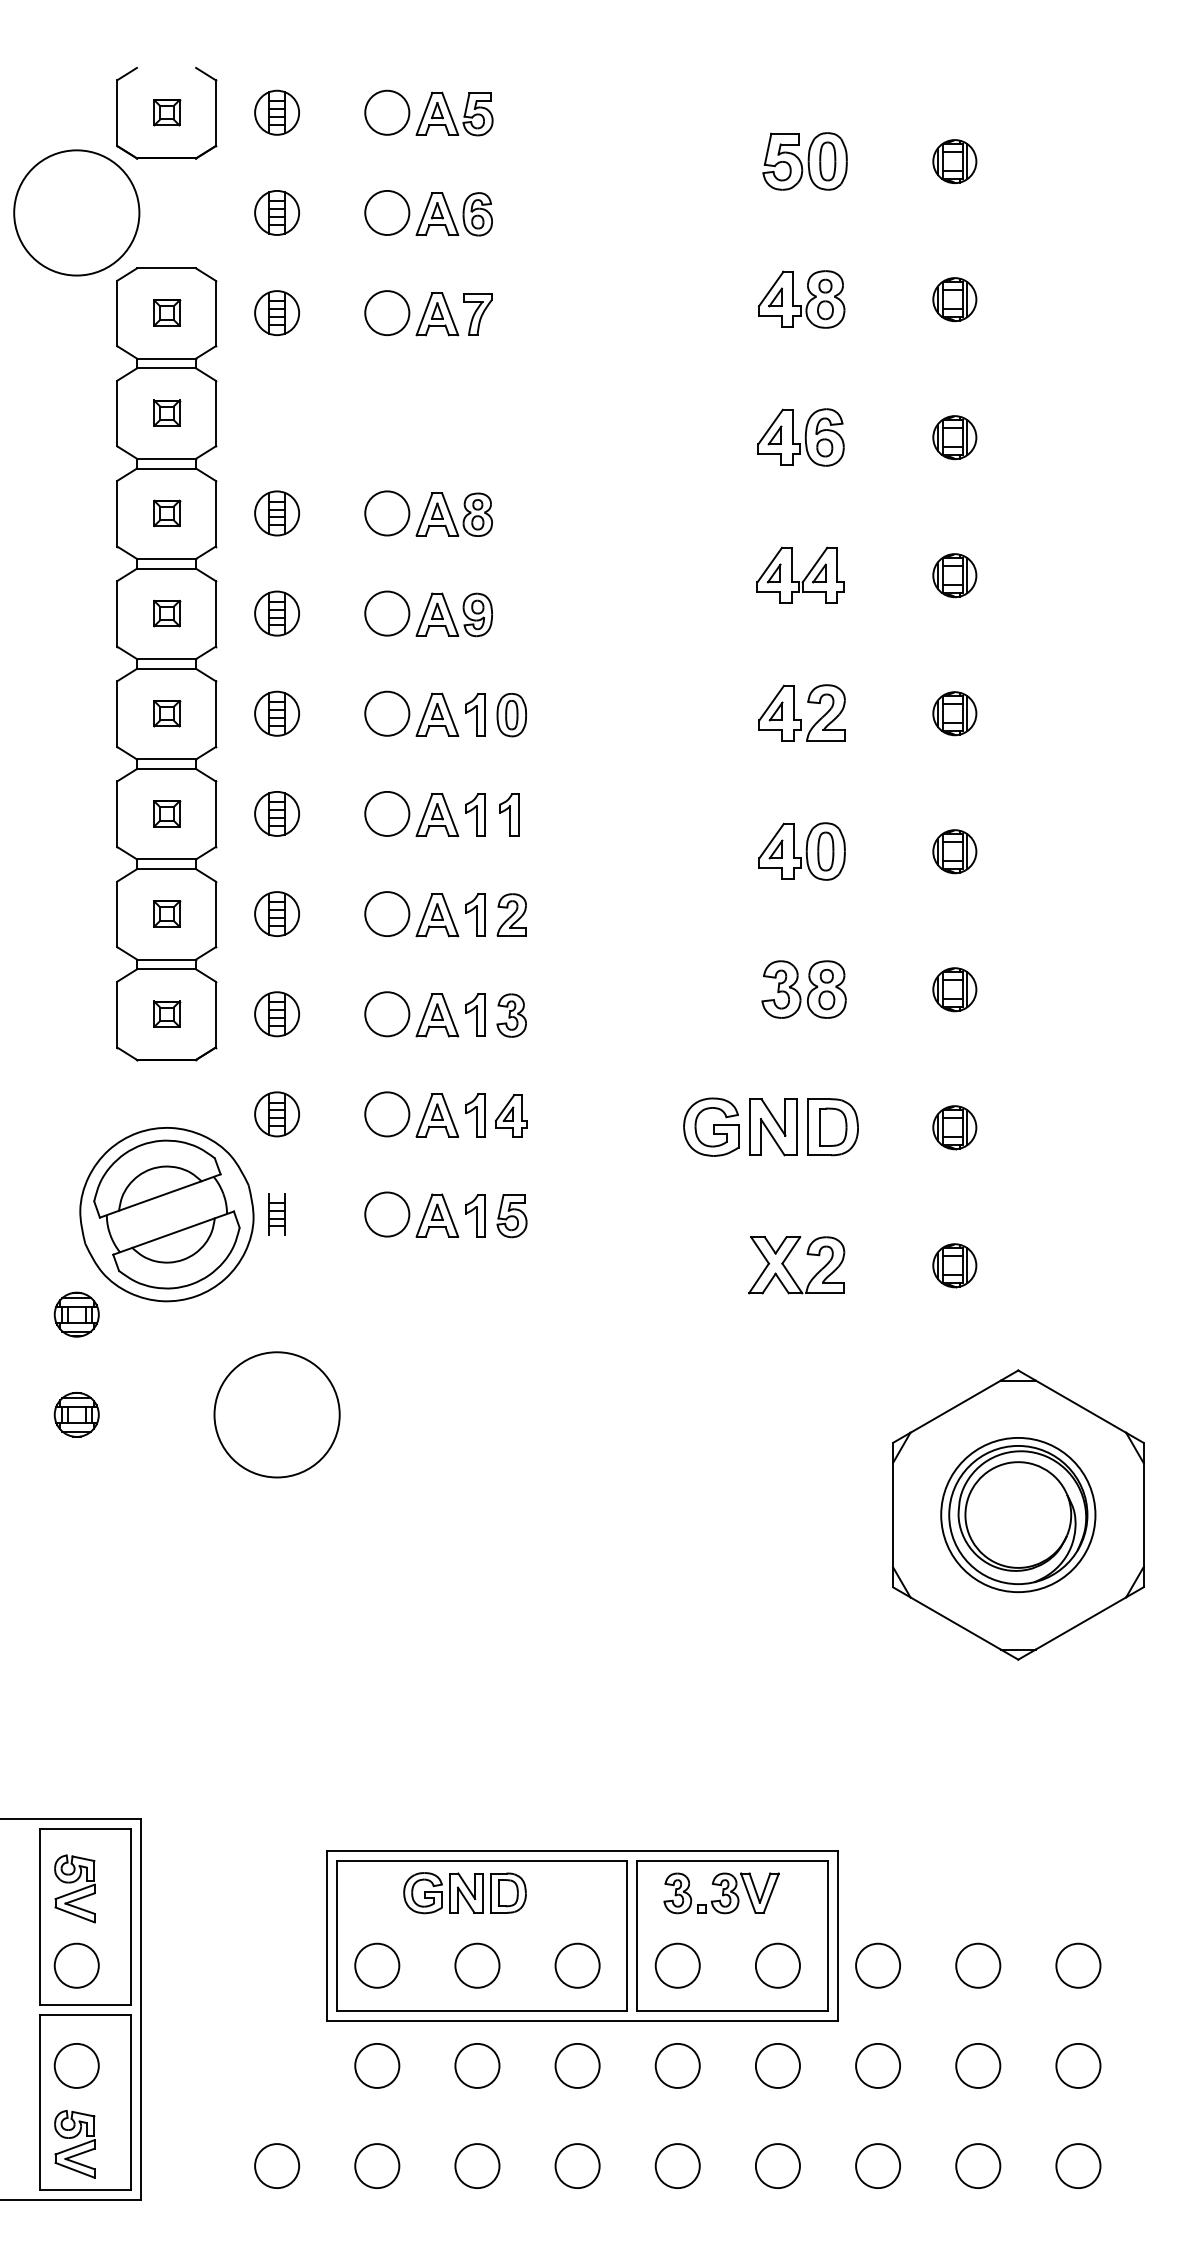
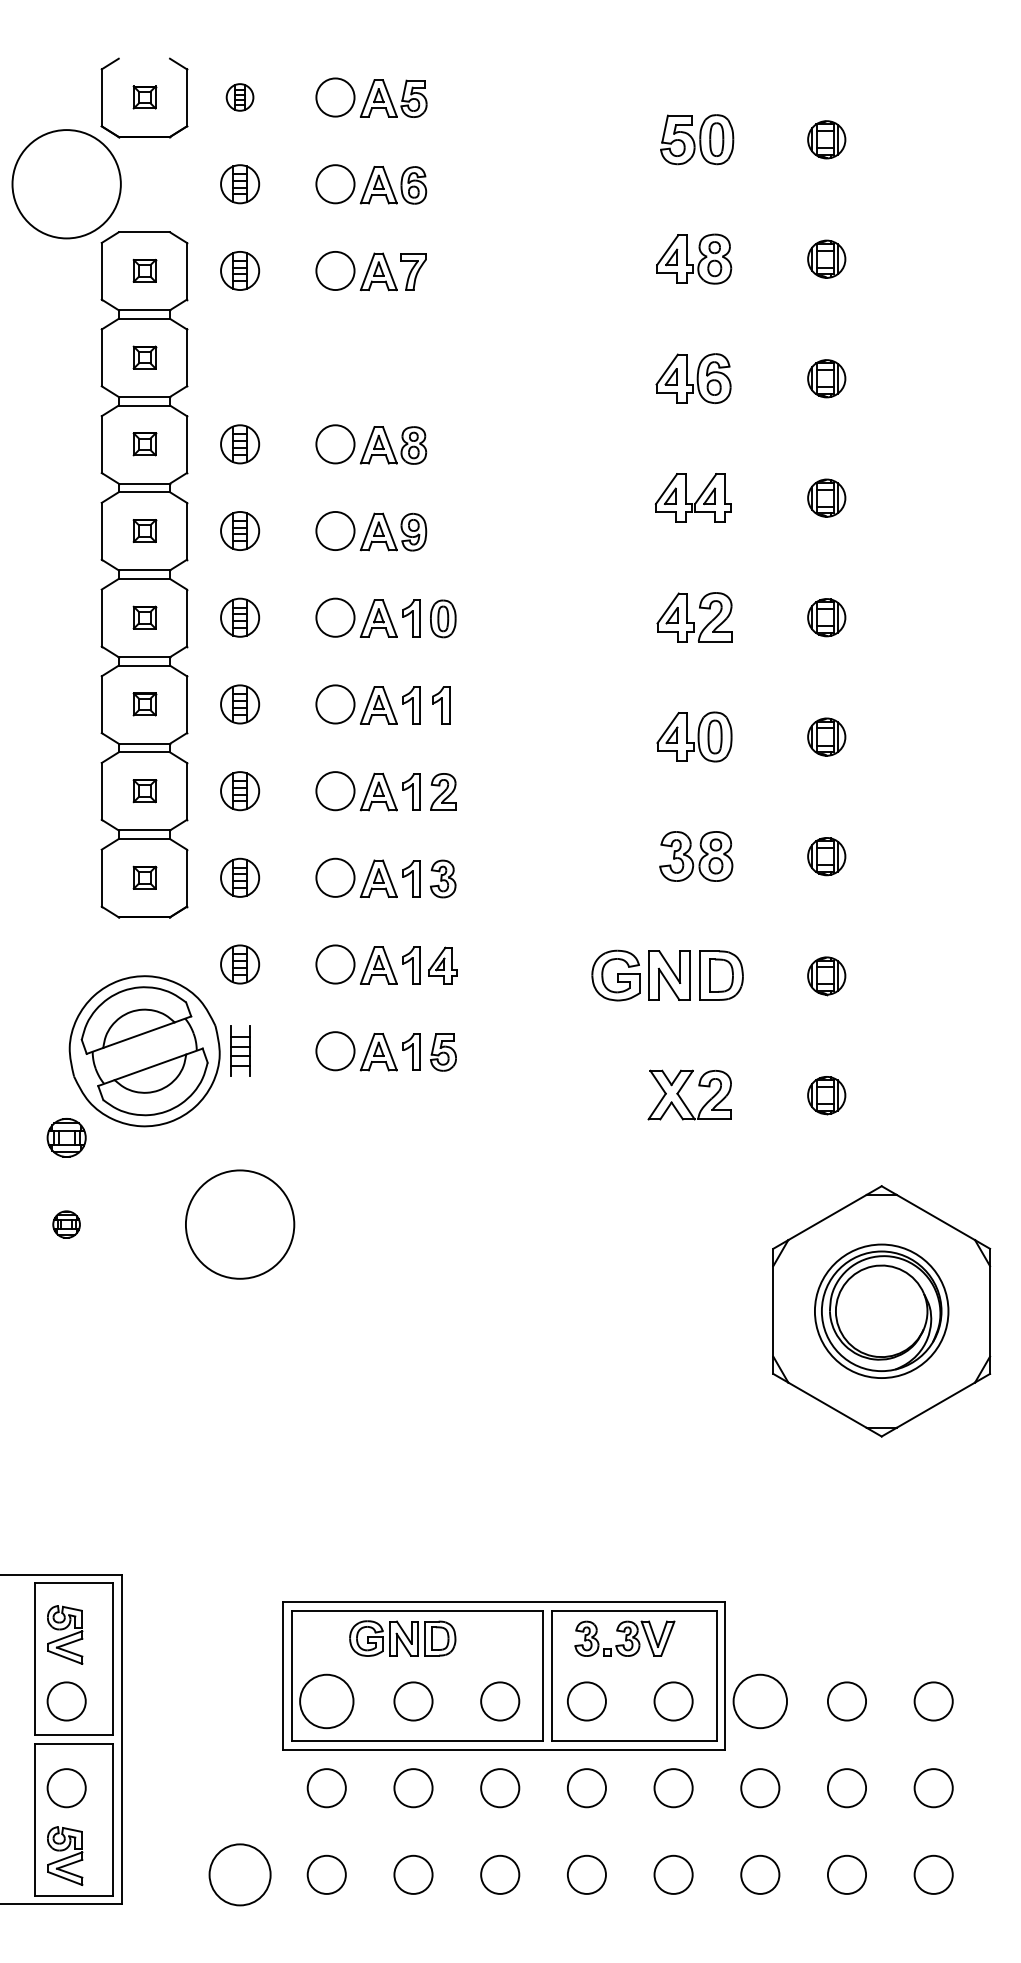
part: (276, 112) -> (239, 97), size x0.7
part: (276, 1214) -> (239, 1051), size x1.4
part: (76, 1414) -> (66, 1224), size x0.7
circle: (377, 1965) -> (326, 1701), size x1.4
circle: (878, 1965) -> (760, 1701), size x1.4
circle: (277, 2166) -> (240, 1875), size x1.6

